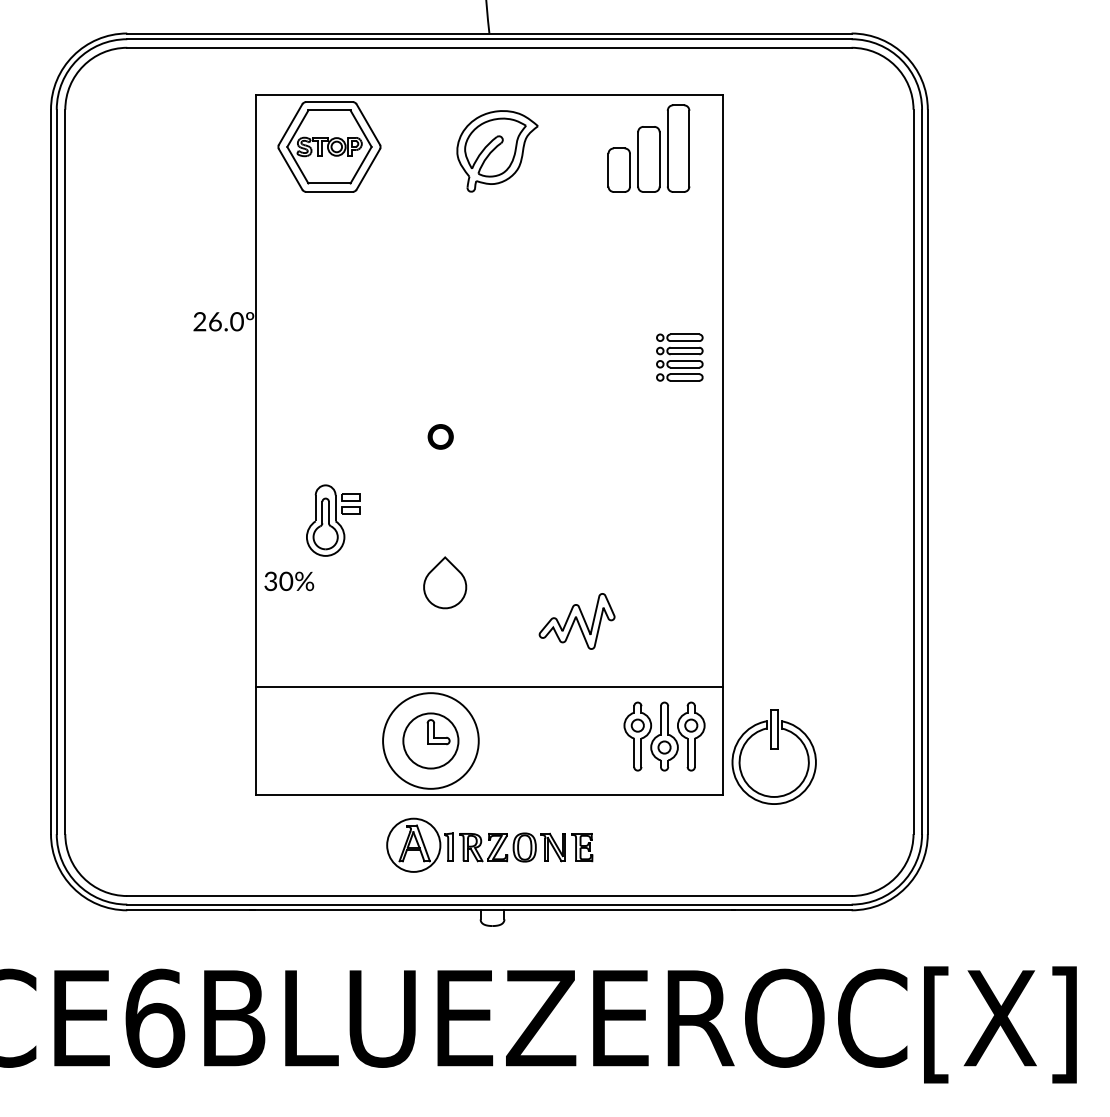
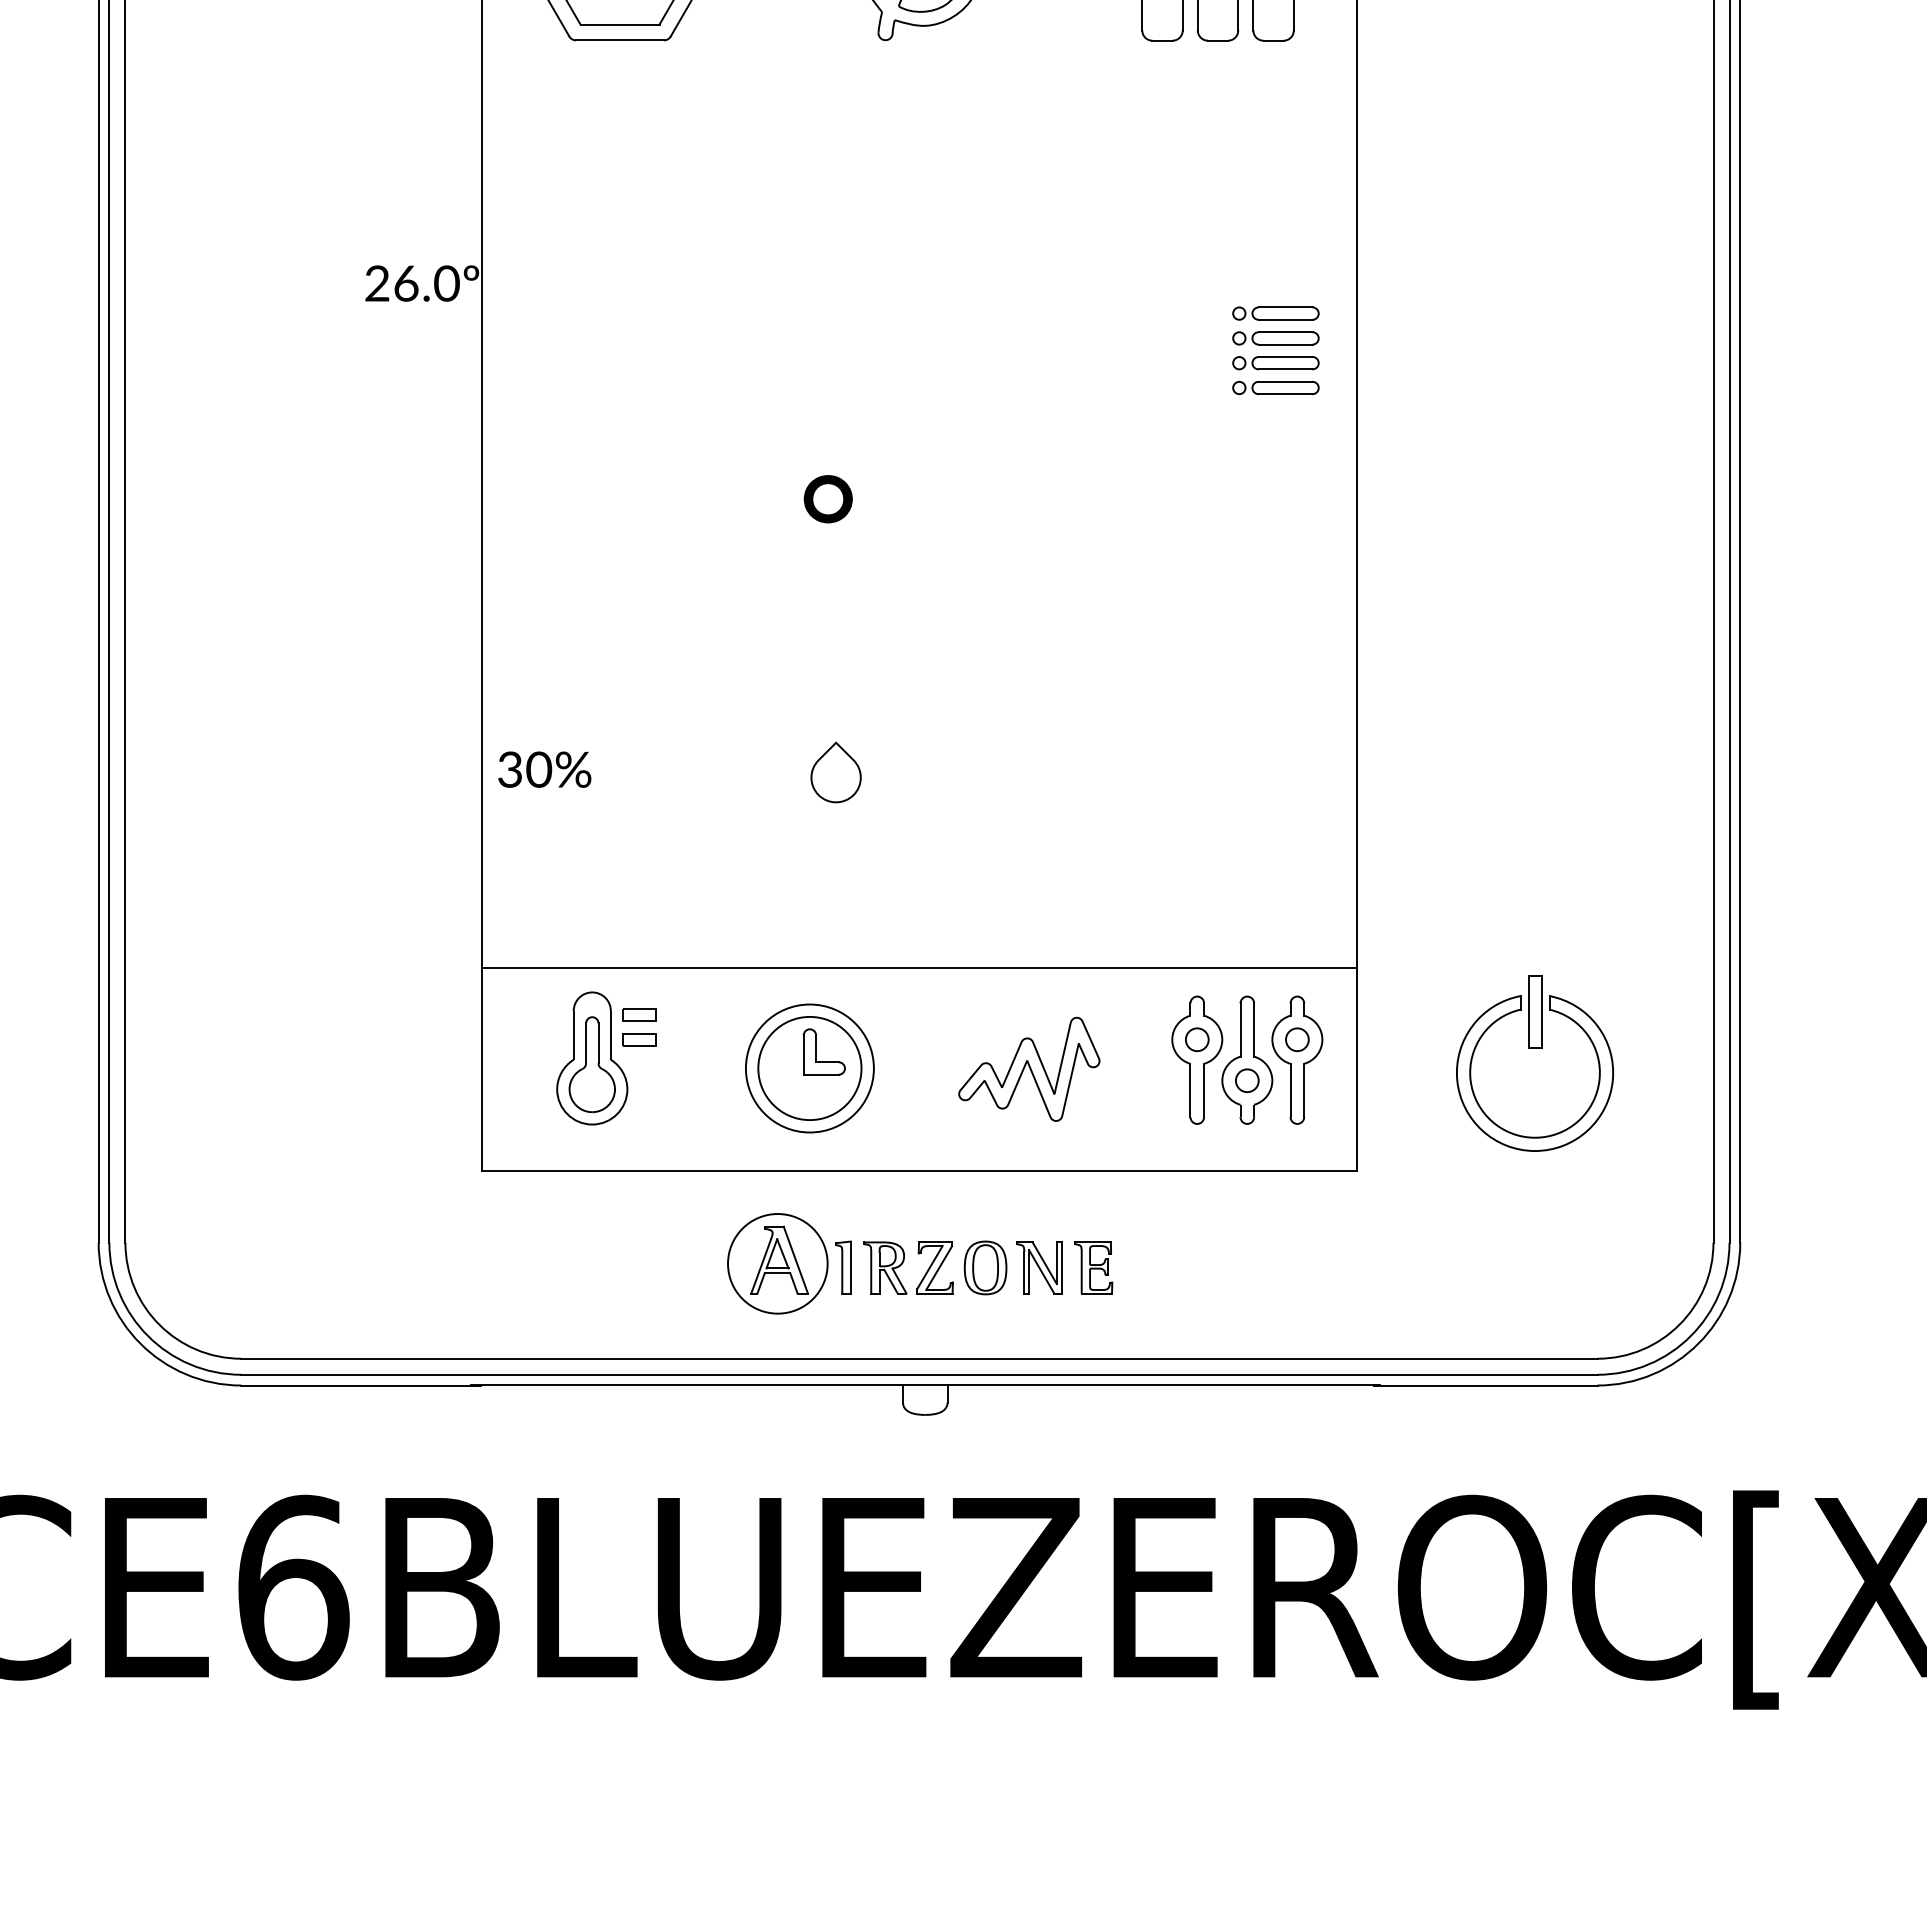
part: (333, 520) -> (606, 1058), moved
part: (444, 582) -> (835, 771), size x0.62
part: (576, 621) -> (1028, 1069), moved
circle: (430, 740) -> (809, 1067), size x0.71
part: (773, 749) -> (1533, 1048), moved

